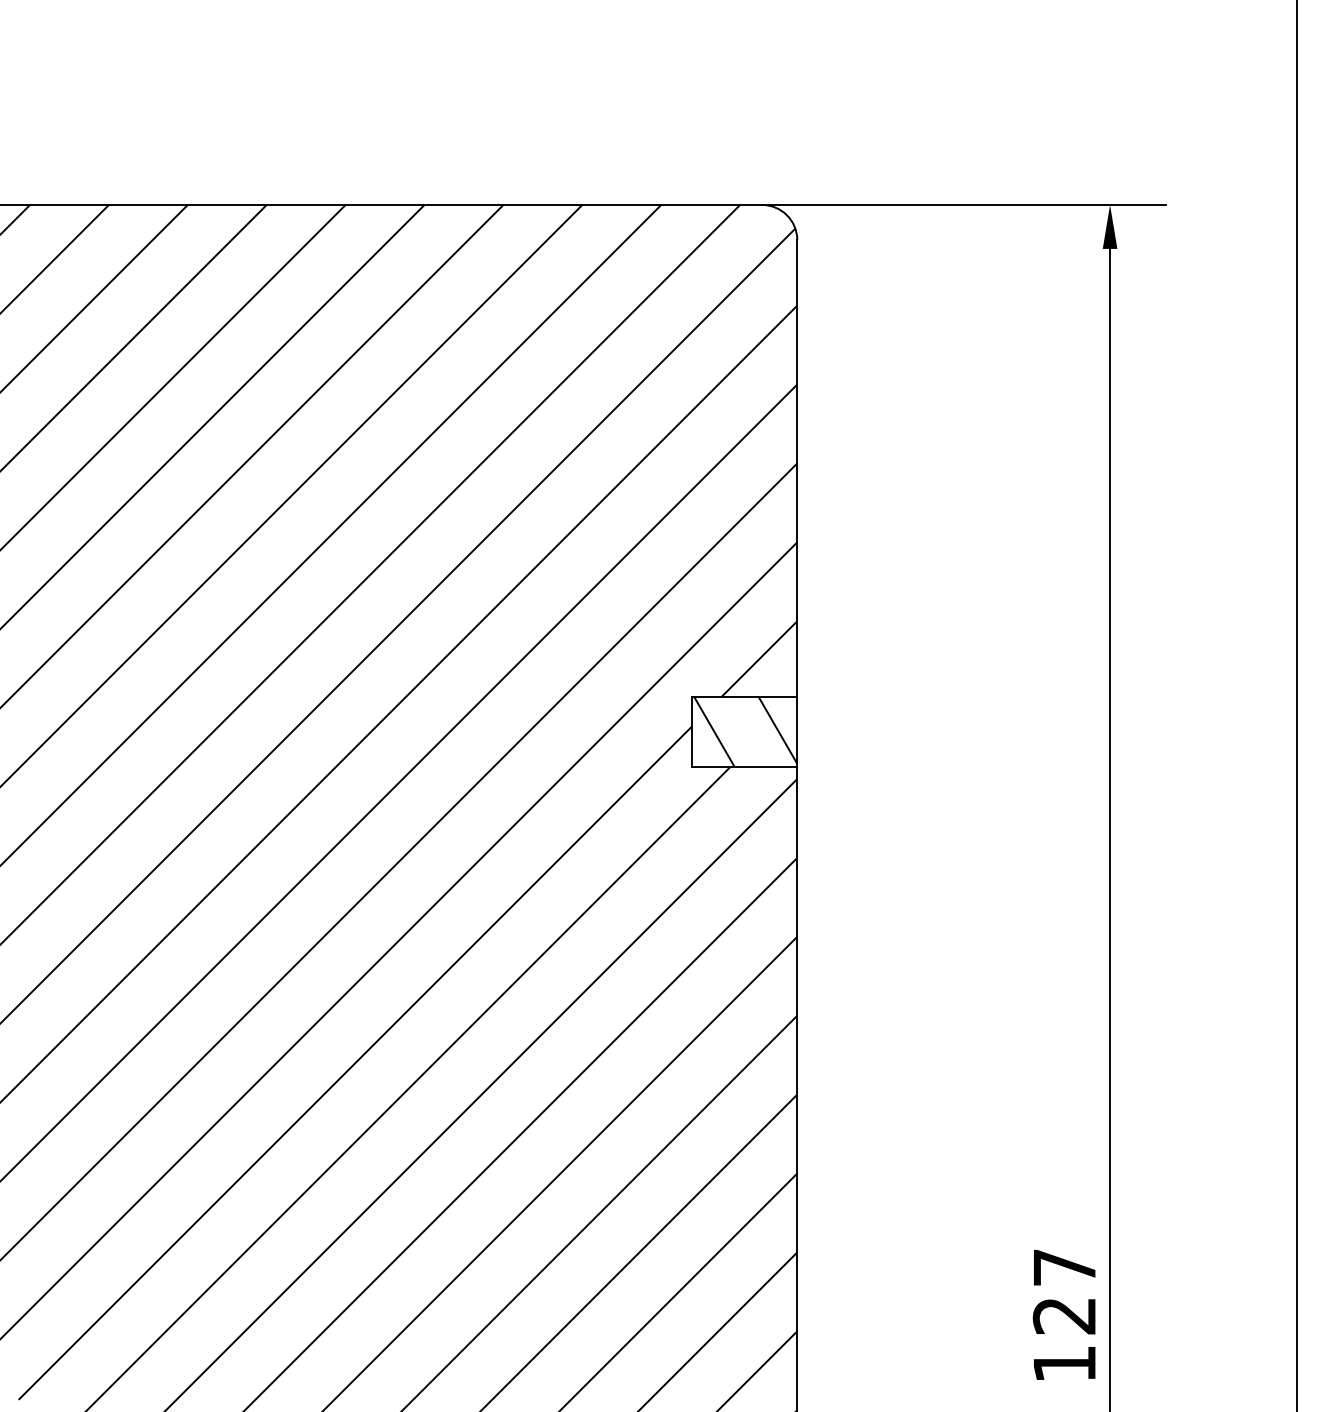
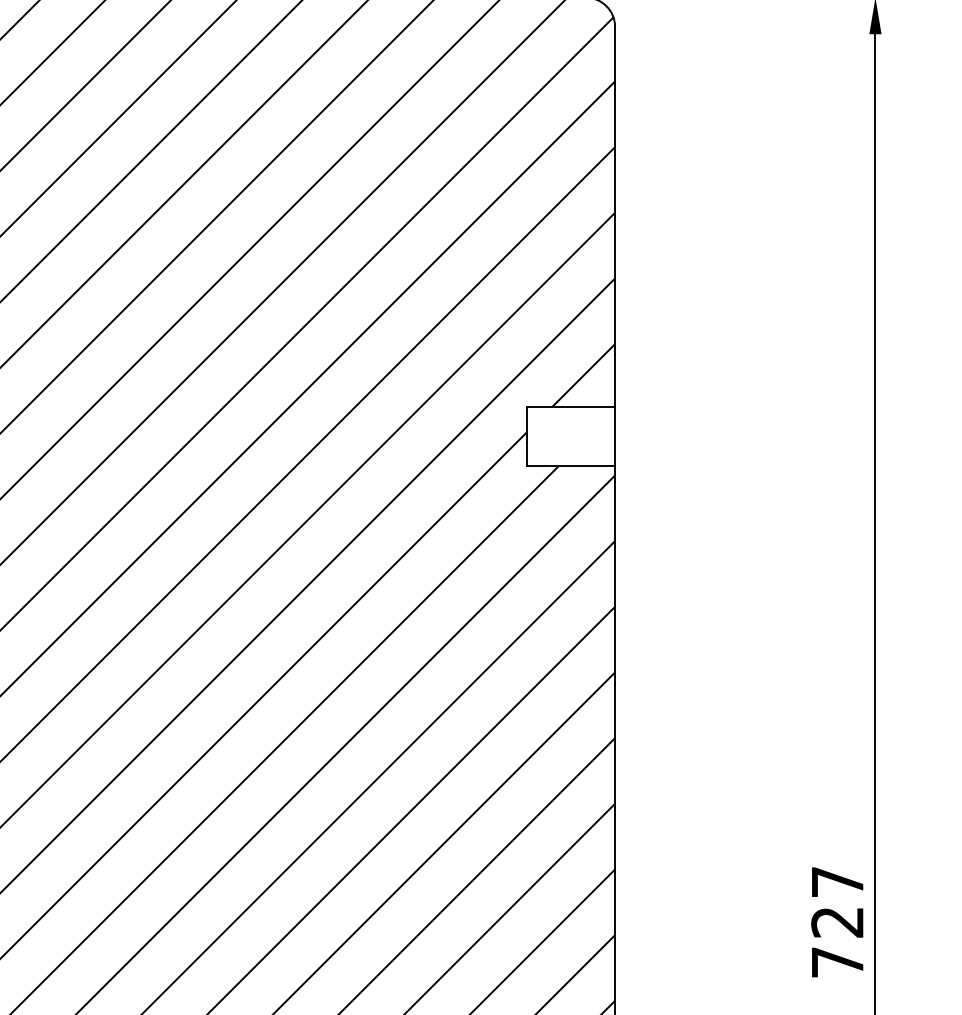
hatch: (745, 732) -> (572, 436), removed
text: (1064, 1363) -> (837, 961), 127 -> 727

